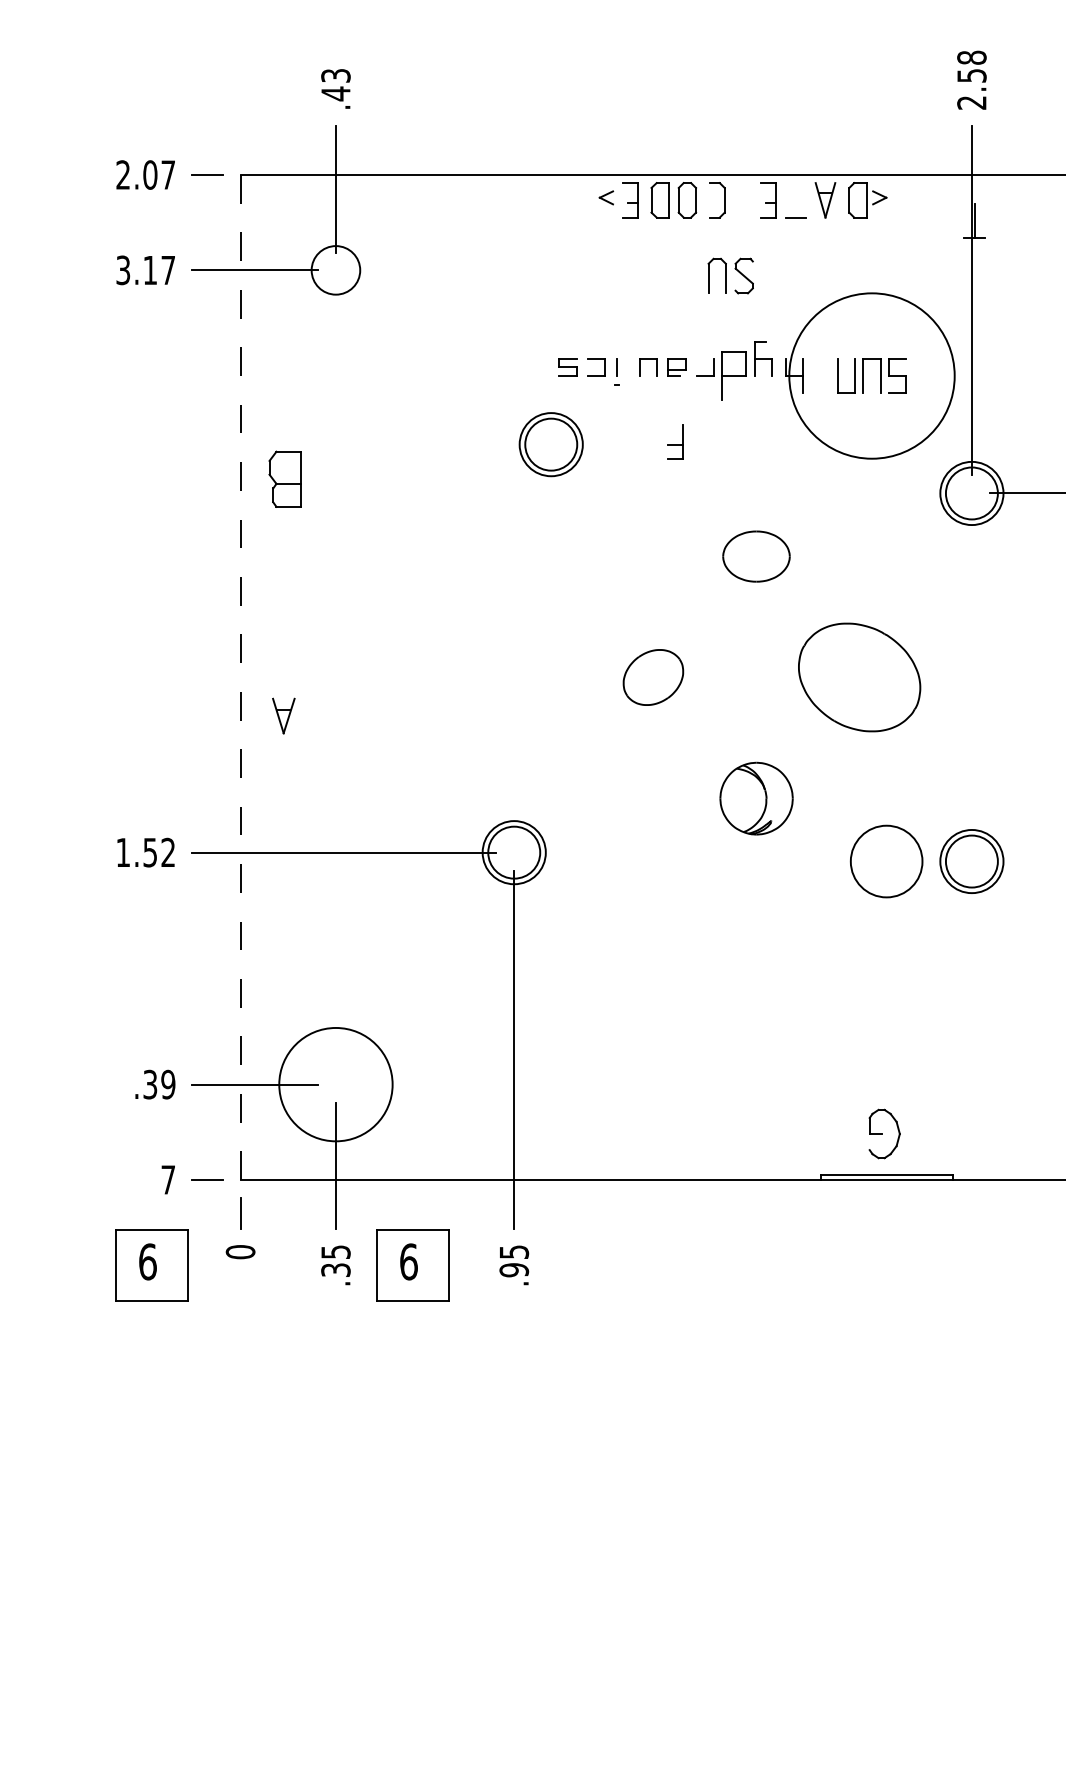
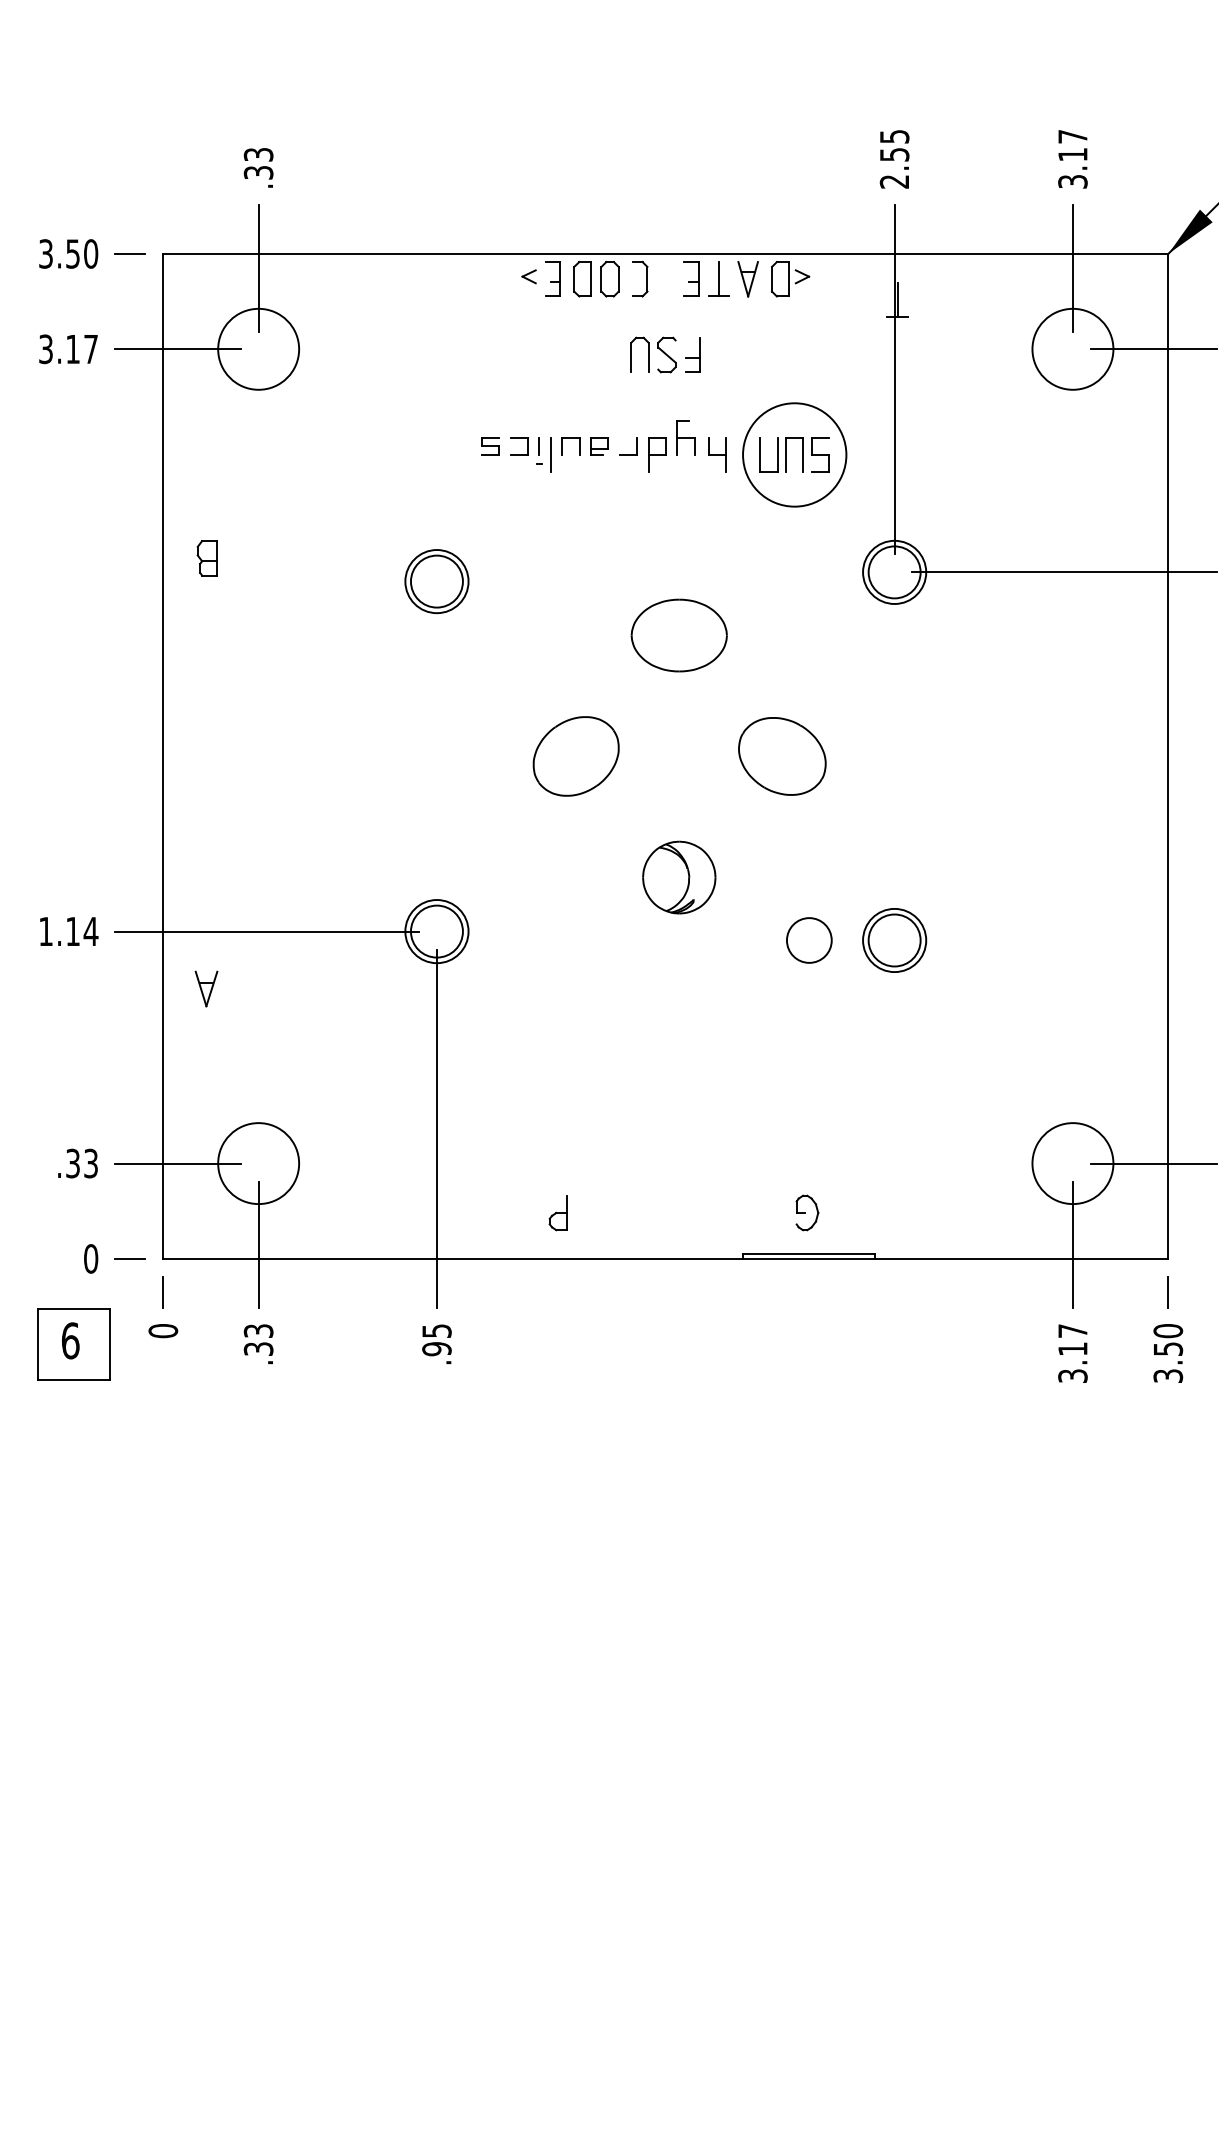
text: (971, 57) -> (894, 136), 2.58 -> 2.55
text: (335, 93) -> (258, 172), .43 -> .33
text: (145, 174) -> (68, 253), 2.07 -> 3.50
line: (795, 200) -> (718, 279), added
circle: (335, 269) -> (258, 348), size x1.67
line: (627, 375) -> (550, 454), added
part: (734, 375) -> (657, 454), size x0.71
circle: (871, 375) -> (794, 454), size x0.62
part: (674, 441) -> (692, 354), moved
part: (550, 444) -> (436, 581), moved
part: (283, 479) -> (206, 558), size x0.62
part: (755, 556) -> (678, 635), size x1.43
line: (240, 676) -> (163, 755), dashed -> solid
part: (652, 677) -> (575, 756), size x1.43
part: (859, 677) -> (782, 756), size x0.71
part: (283, 715) -> (206, 988), moved
text: (159, 852) -> (82, 931), 1.52 -> 1.14
circle: (885, 861) -> (808, 940), size x0.62
text: (168, 1084) -> (91, 1163), .39 -> .33
circle: (335, 1084) -> (258, 1163), size x0.71
part: (884, 1133) -> (807, 1212), size x0.71
part: (634, 1134) -> (557, 1213), added
text: (168, 1179) -> (91, 1258), 7 -> 0
text: (334, 1251) -> (257, 1330), .35 -> .33
part: (411, 1265) -> (334, 1344), removed

